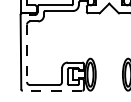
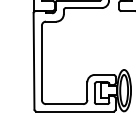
line: (27, 53) -> (42, 63), dashed -> solid
line: (52, 90) -> (74, 111), dashed -> solid

